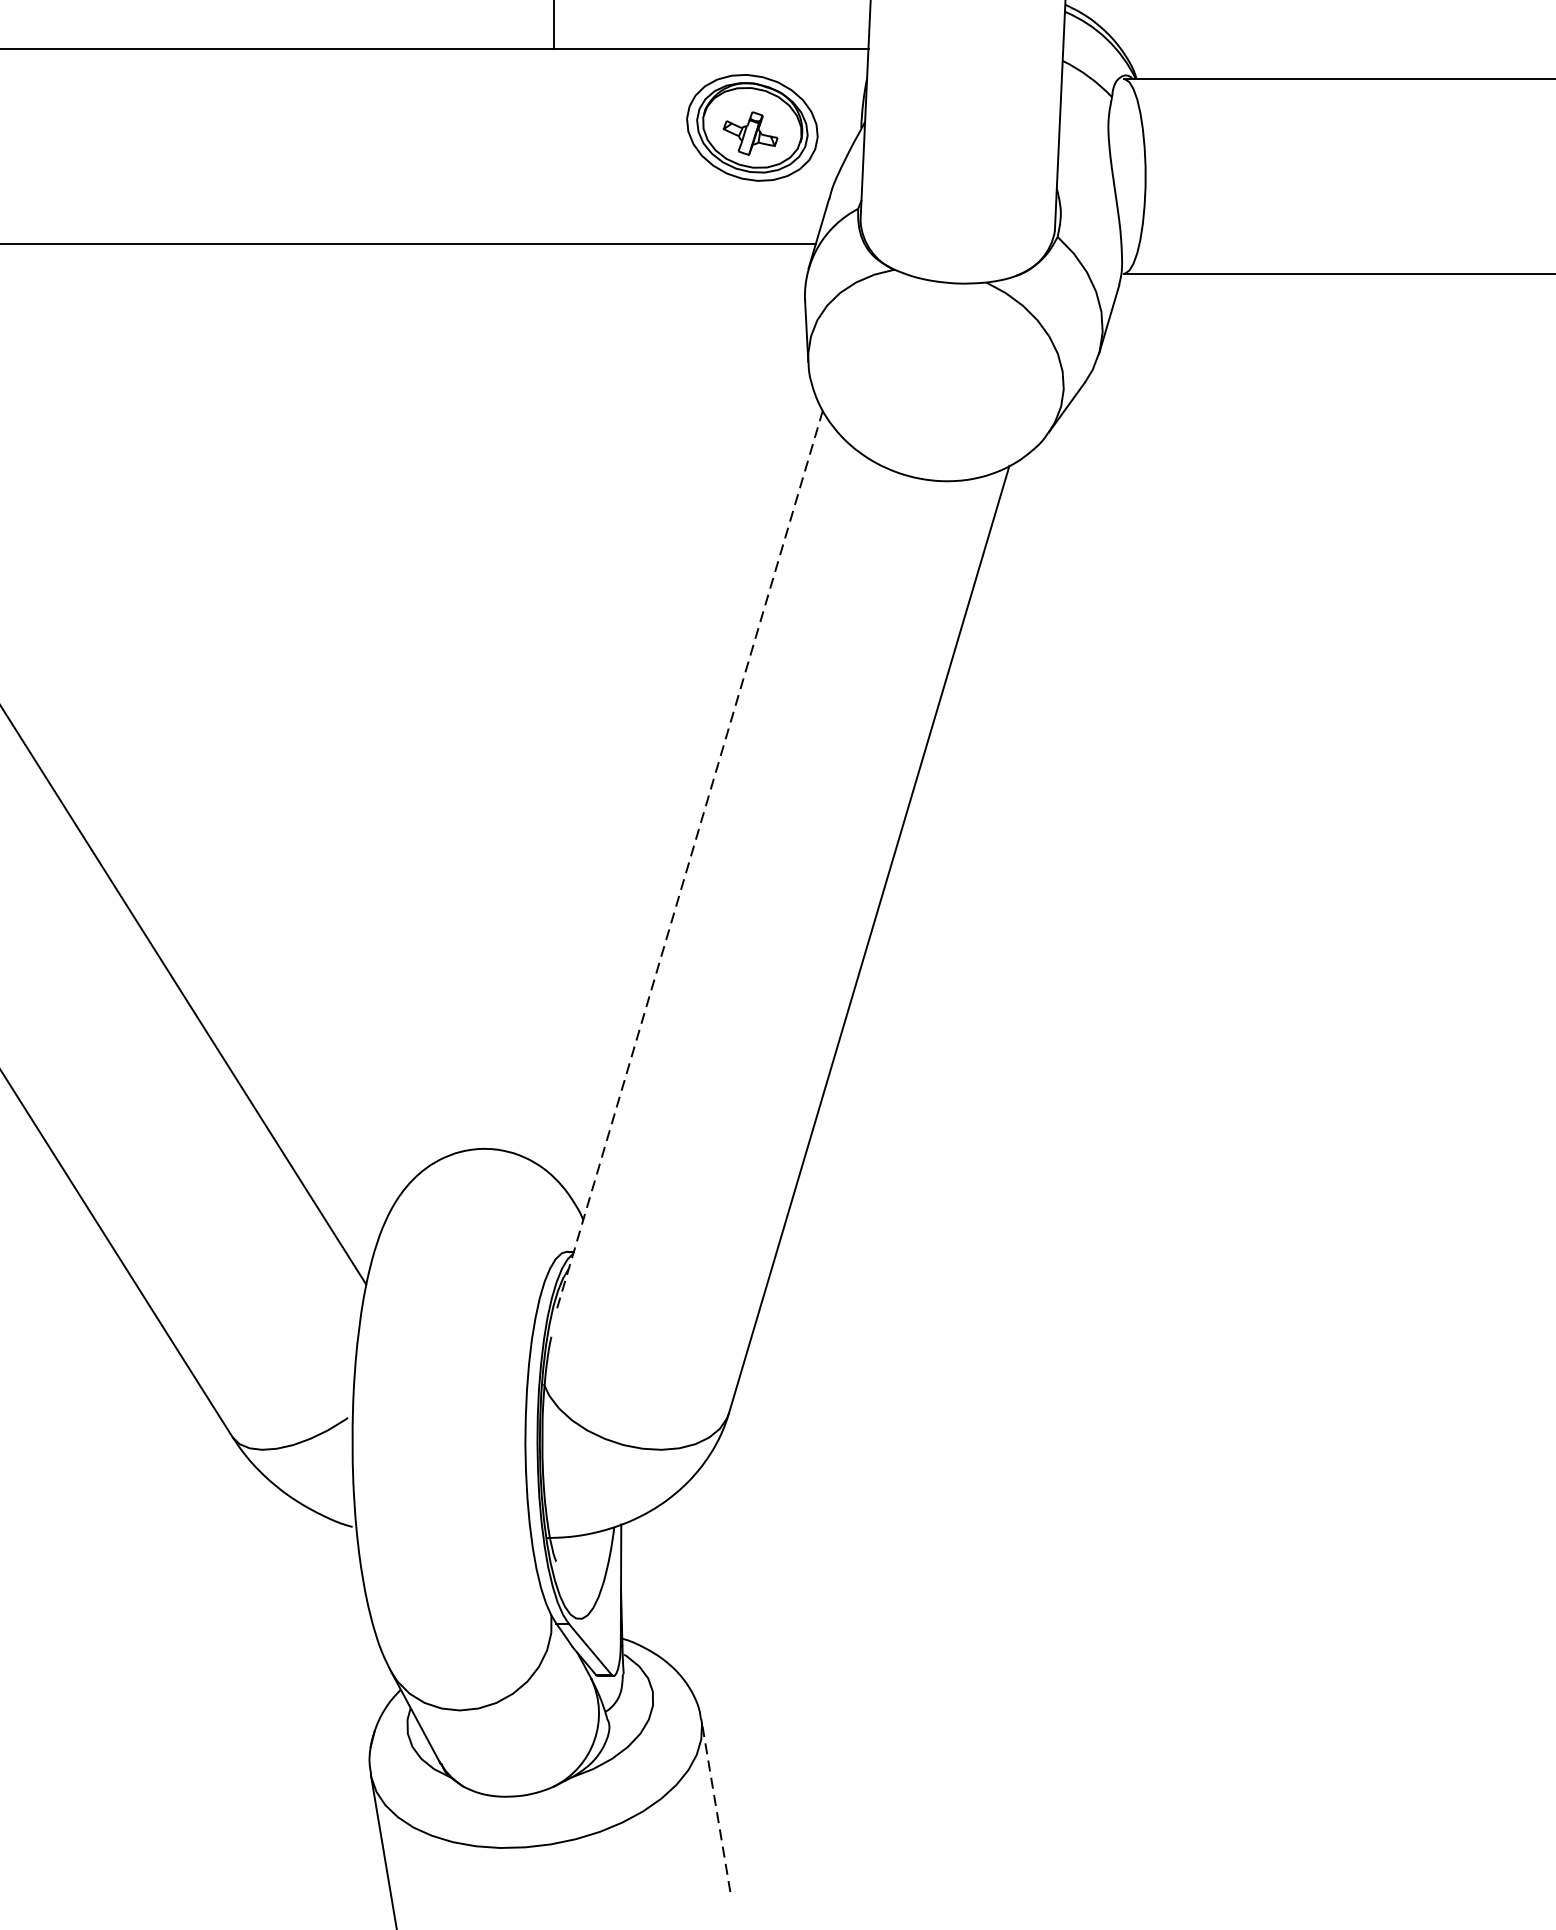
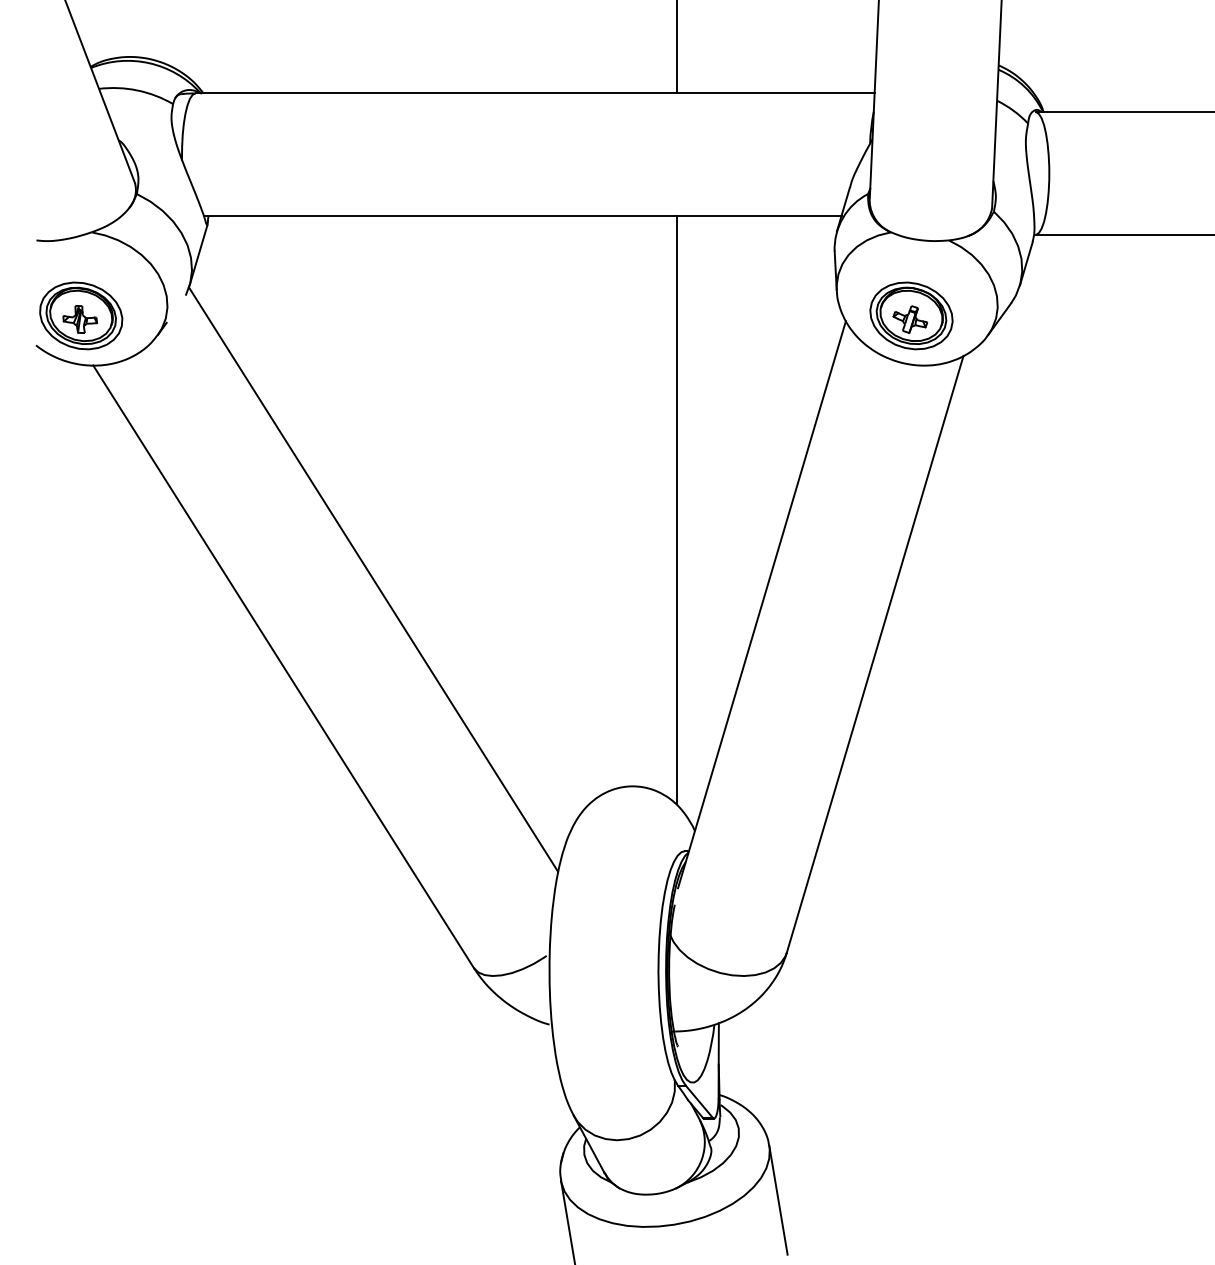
part: (752, 127) -> (911, 315), moved
line: (554, 711) -> (676, 510), added
line: (688, 860) -> (761, 604), dashed -> solid
line: (715, 1804) -> (778, 1199), dashed -> solid

